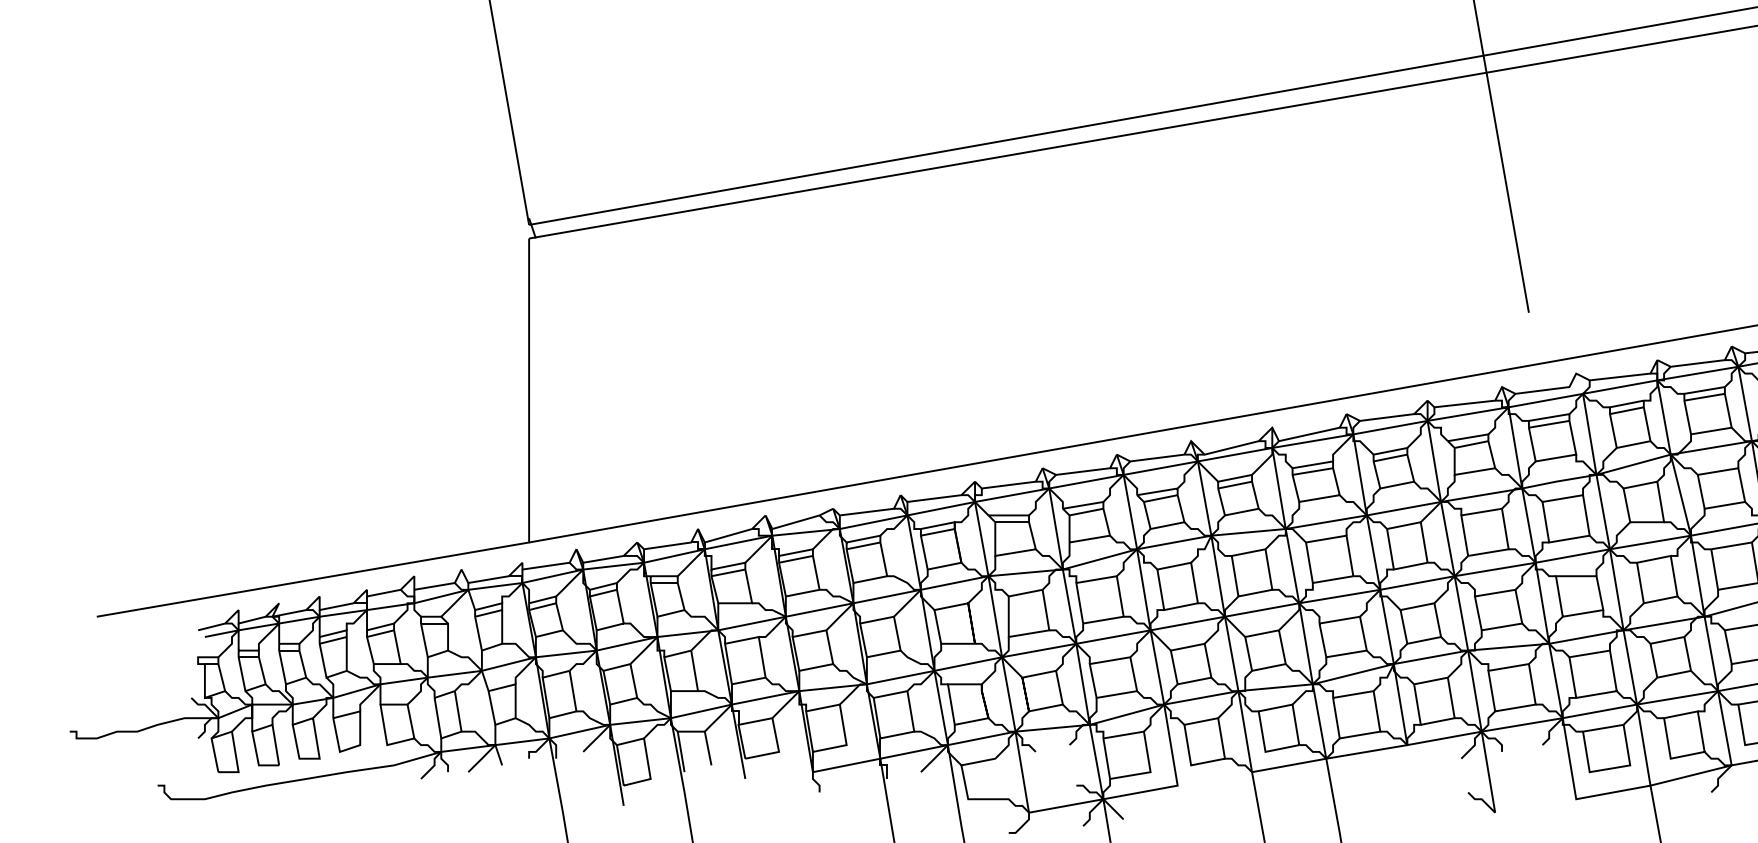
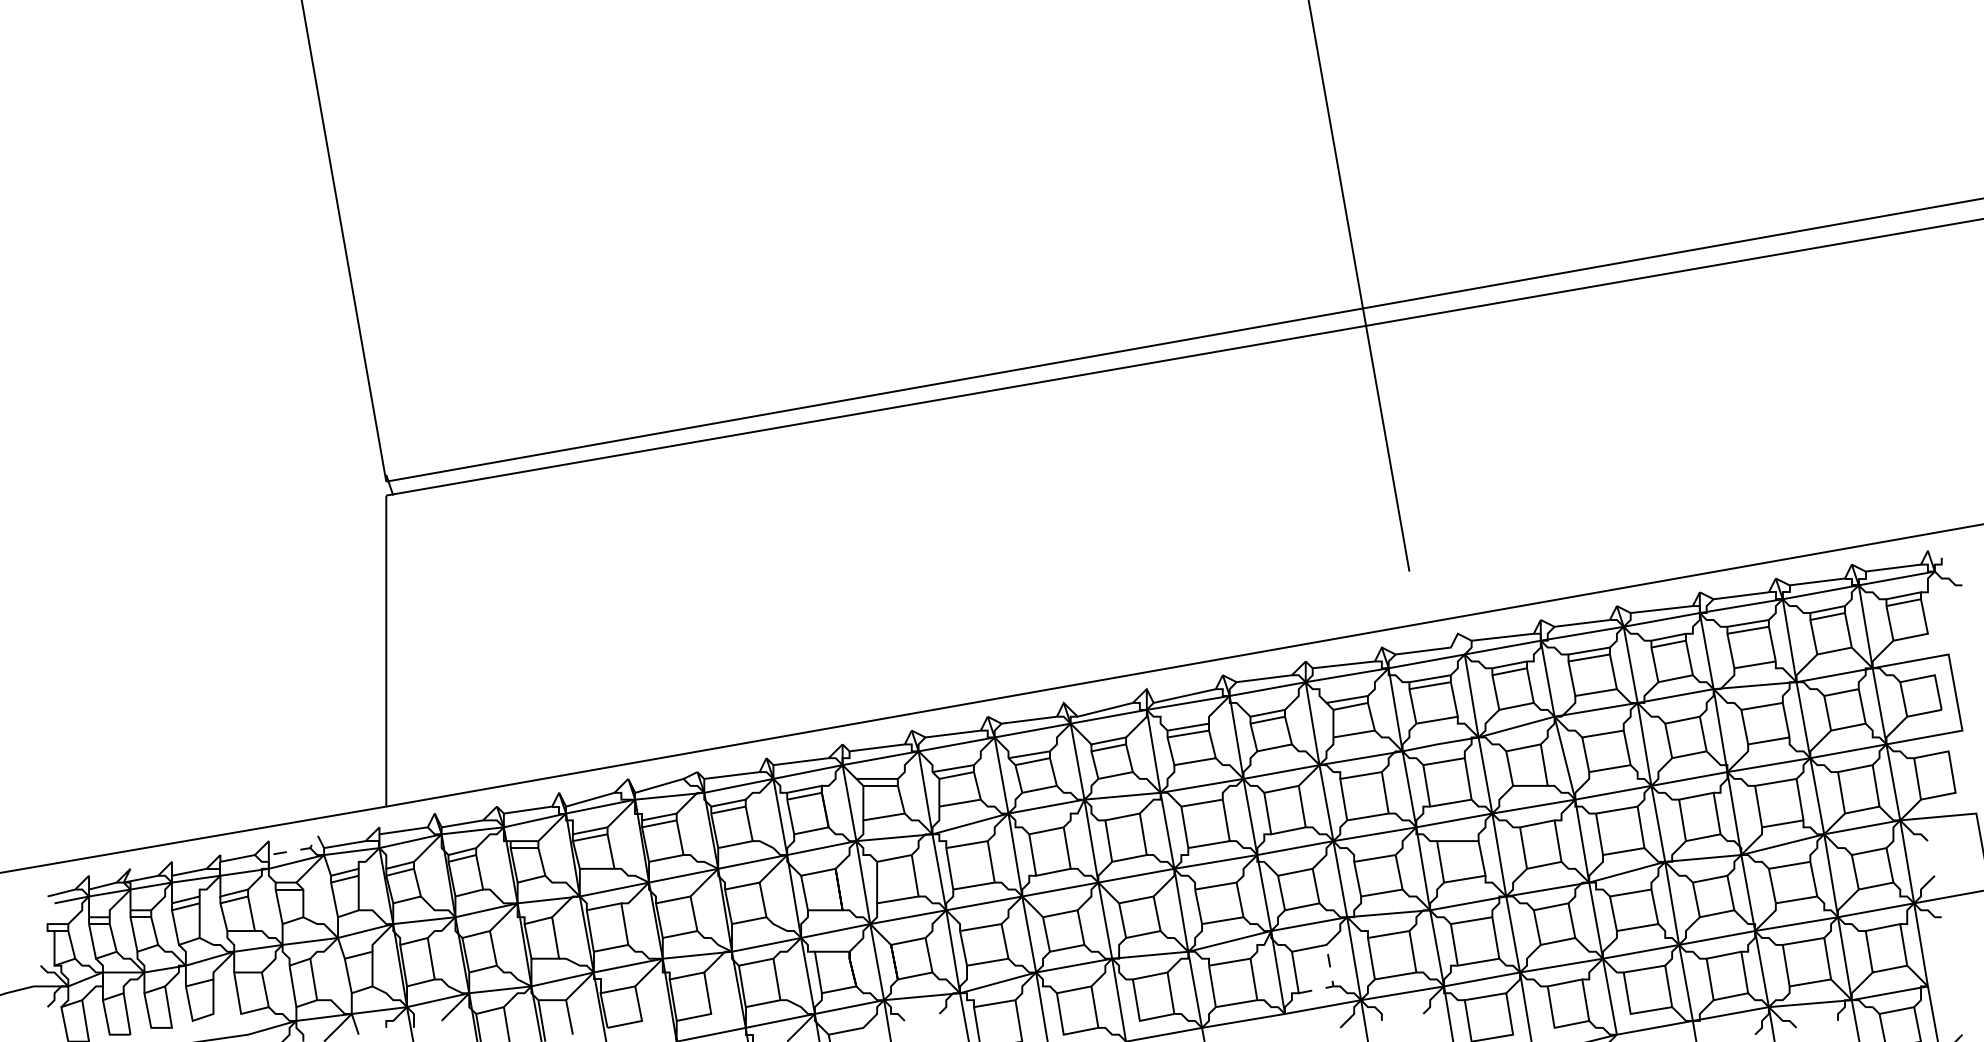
line: (450, 583) -> (305, 848), solid -> dashed
line: (1453, 715) -> (1332, 983), solid -> dashed

